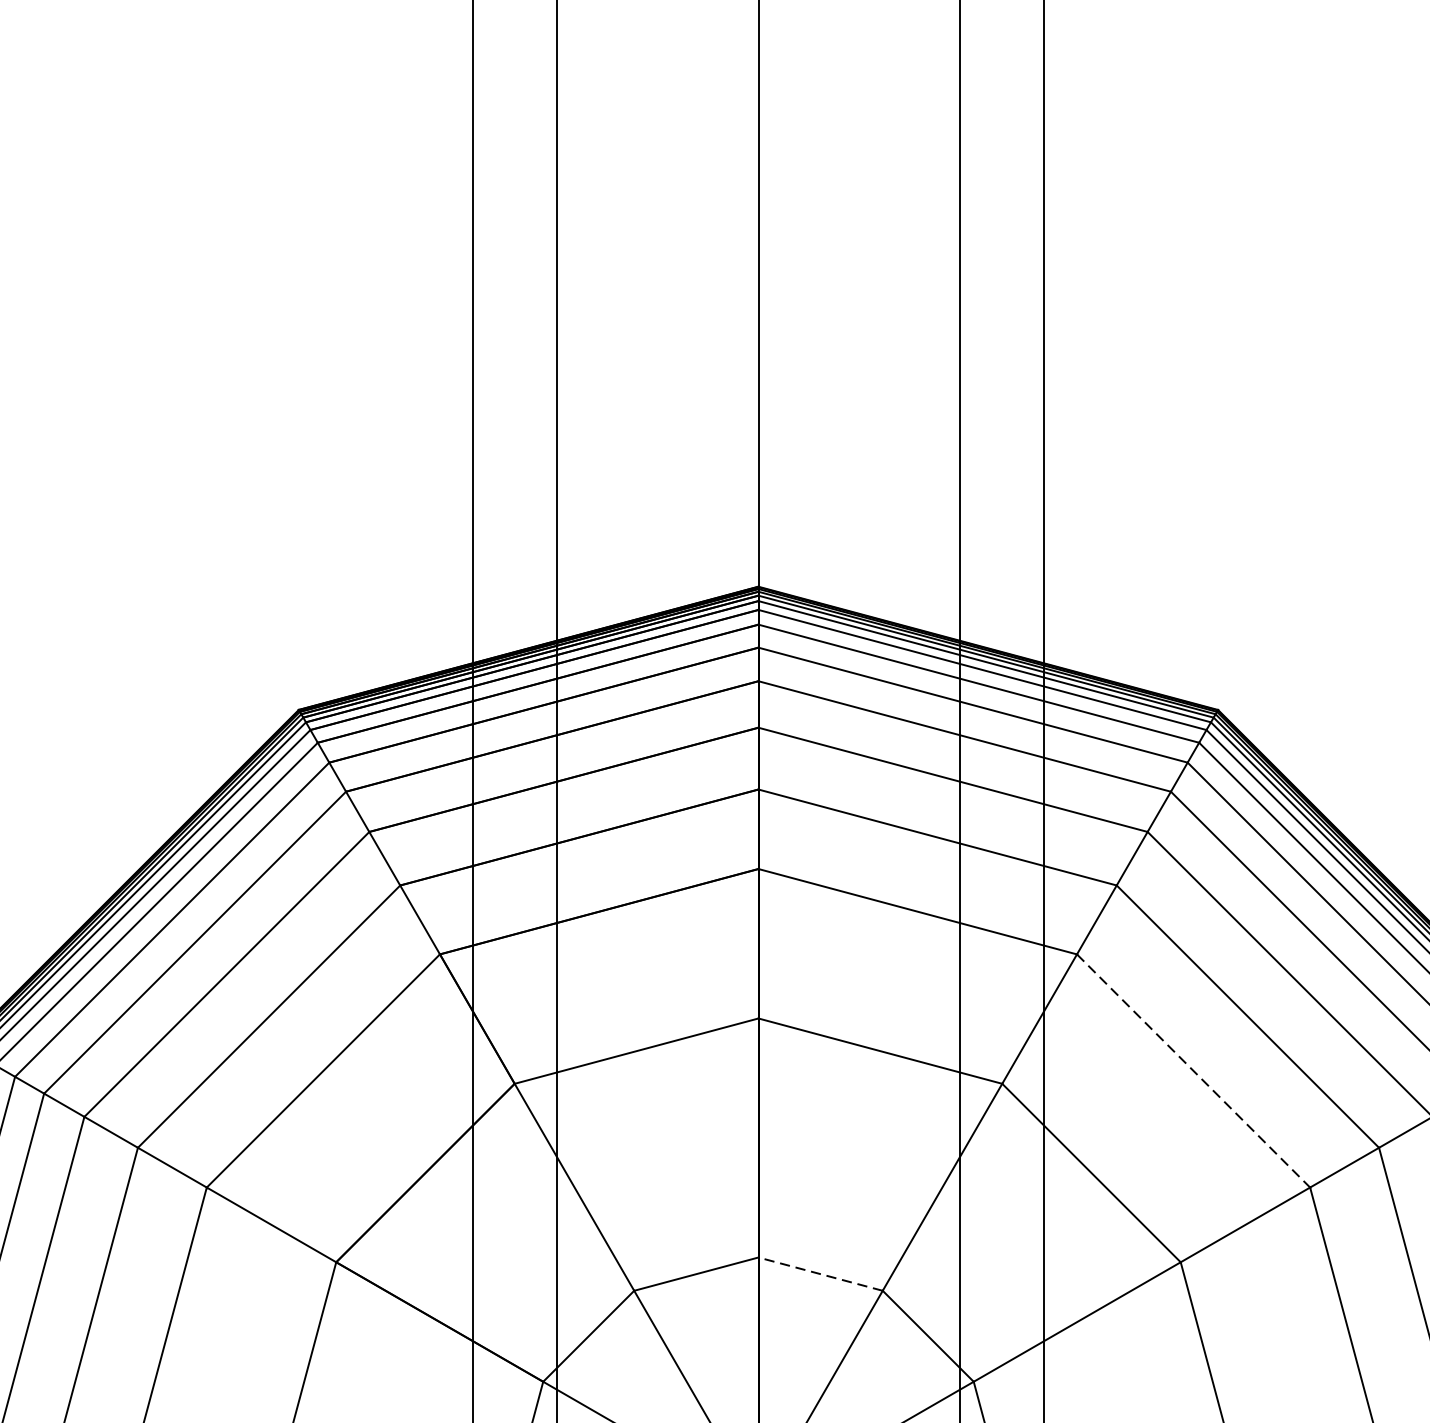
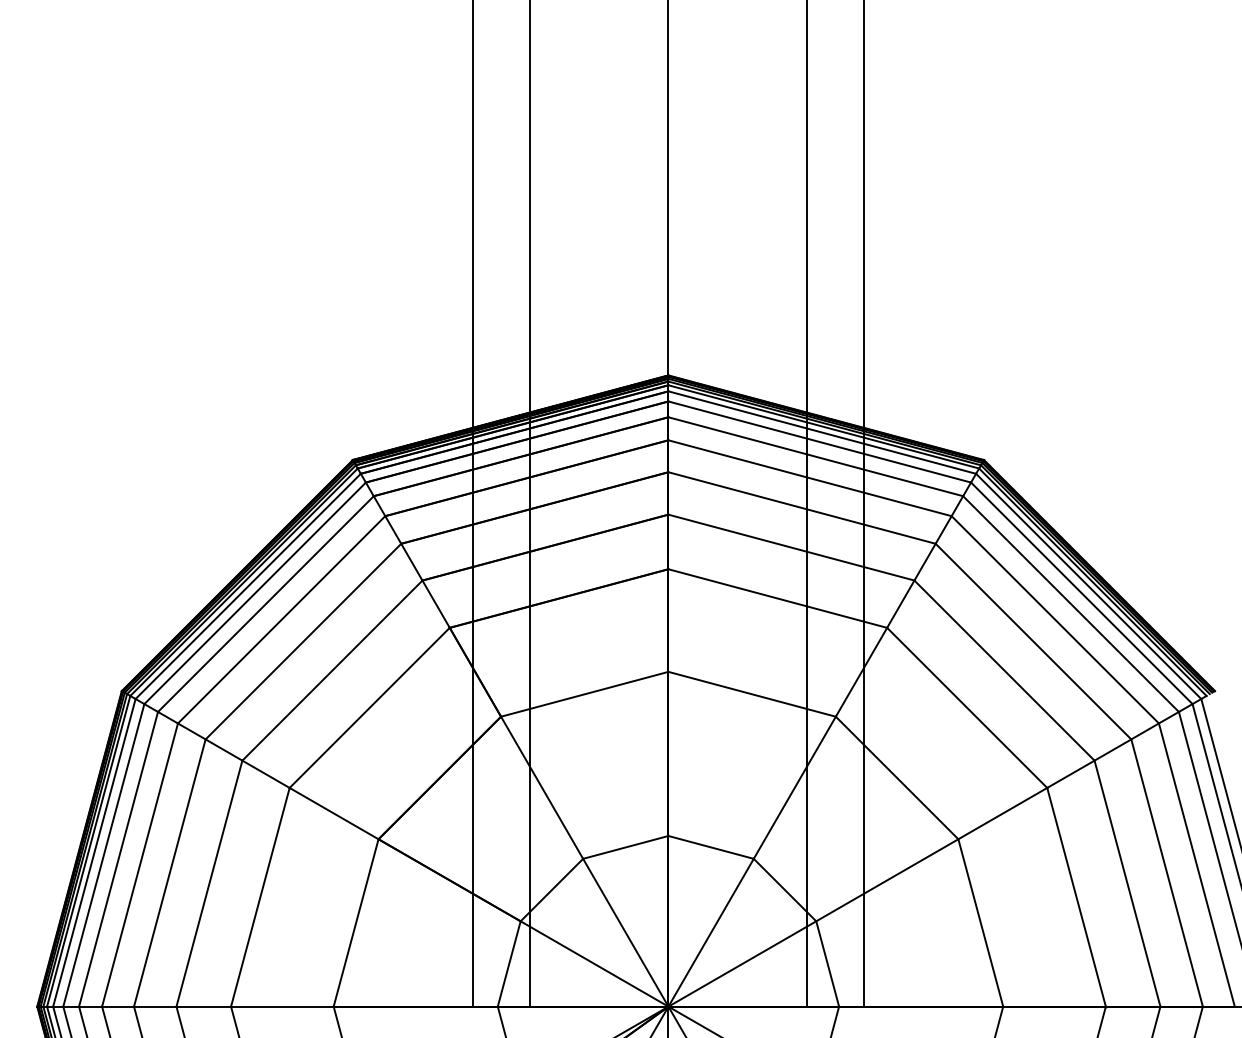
line: (1194, 1071) -> (967, 708), dashed -> solid
line: (819, 1274) -> (710, 847), dashed -> solid

